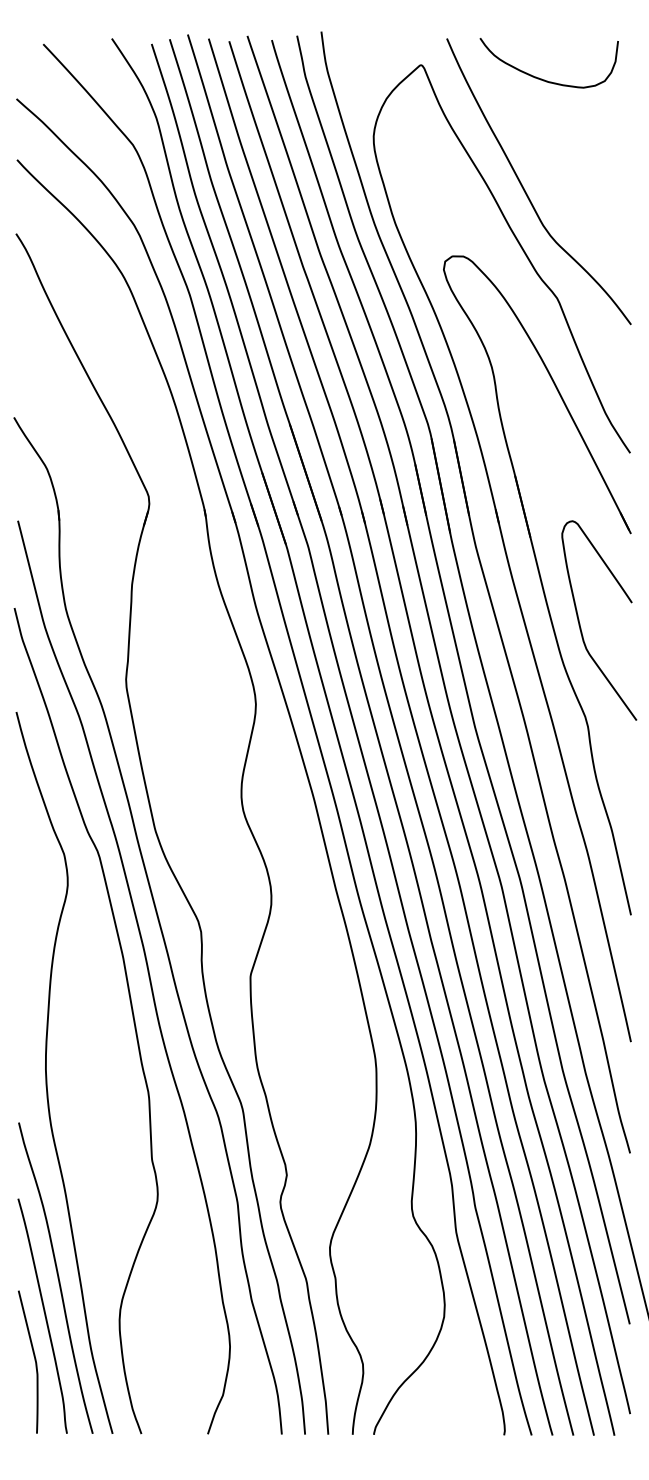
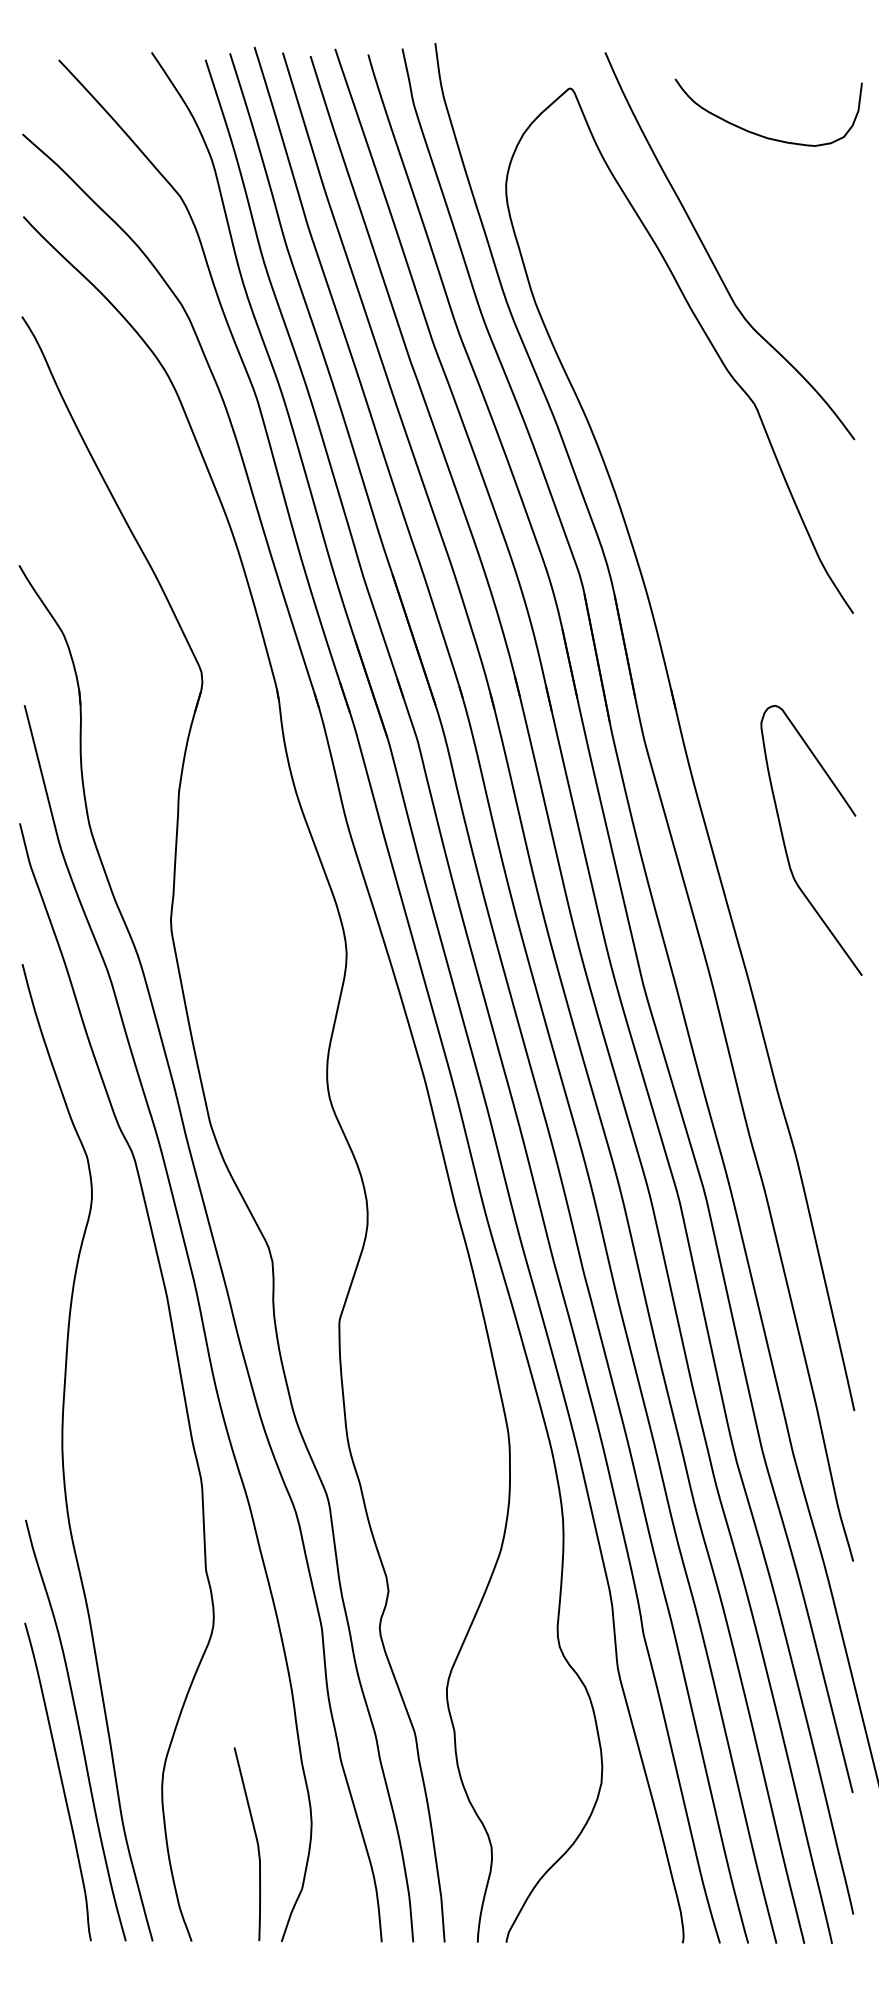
curve: (543, 79) -> (760, 134), moved
part: (537, 585) -> (727, 792), removed
curve: (34, 1361) -> (256, 1843), moved

